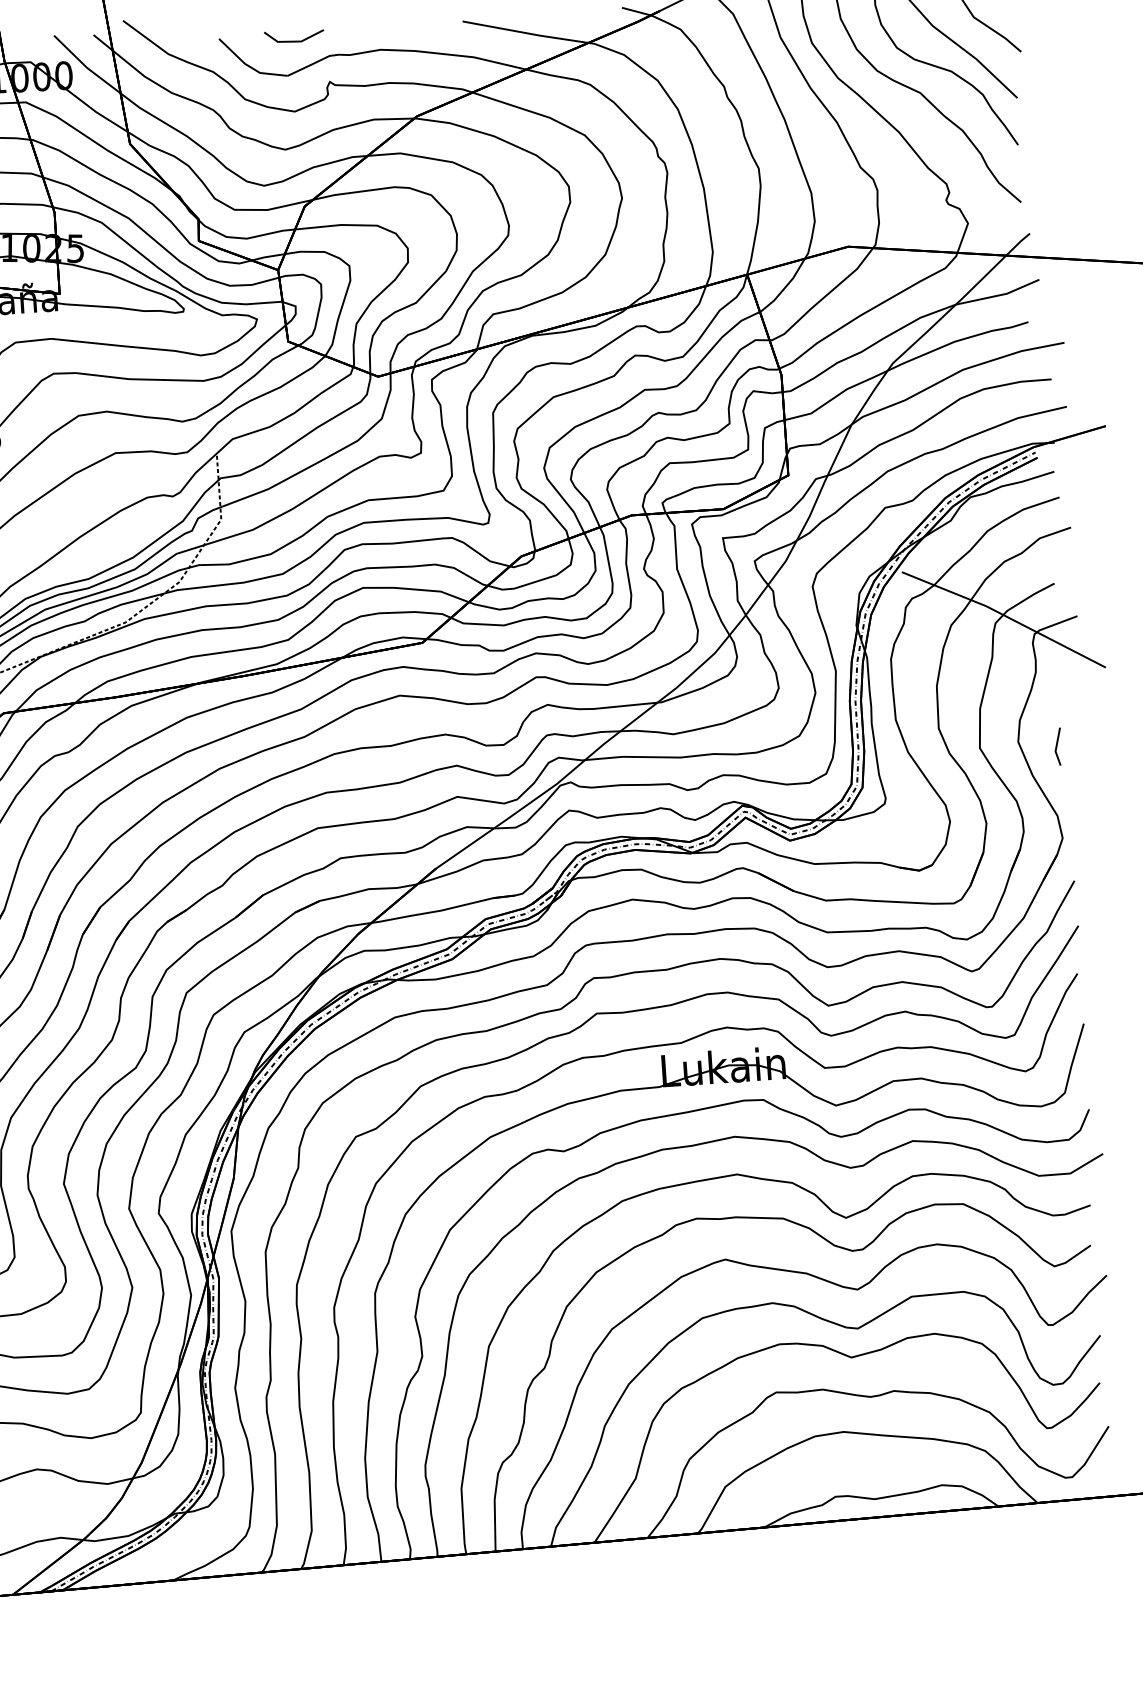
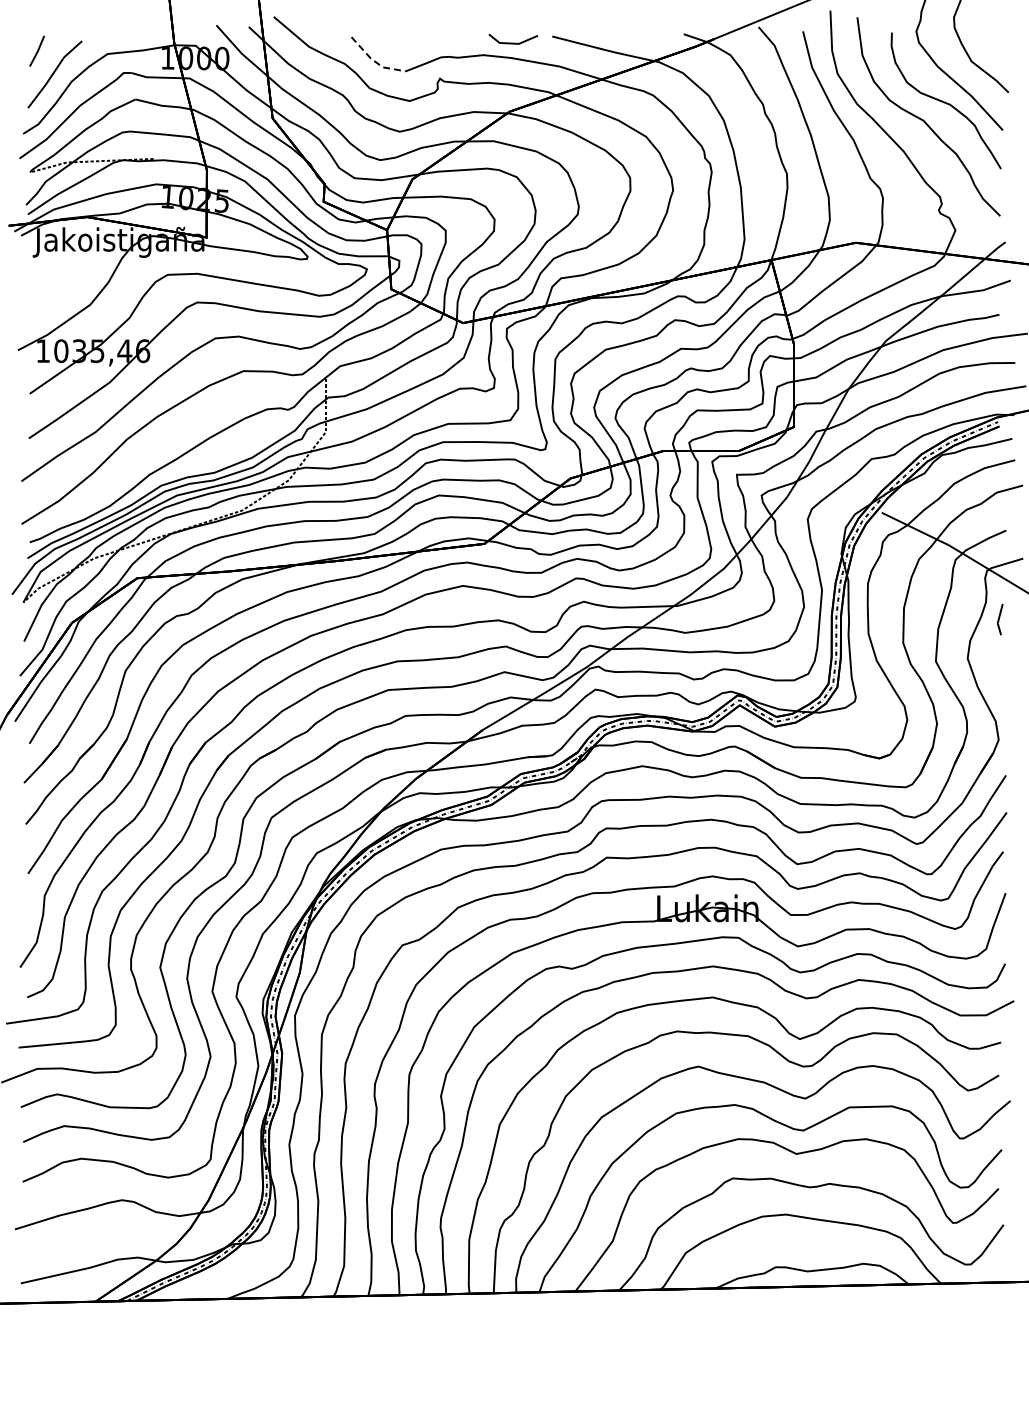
line: (294, 40) -> (513, 42), moved
line: (248, 66) -> (374, 61), solid -> dashed
line: (1057, 746) -> (999, 619), moved

